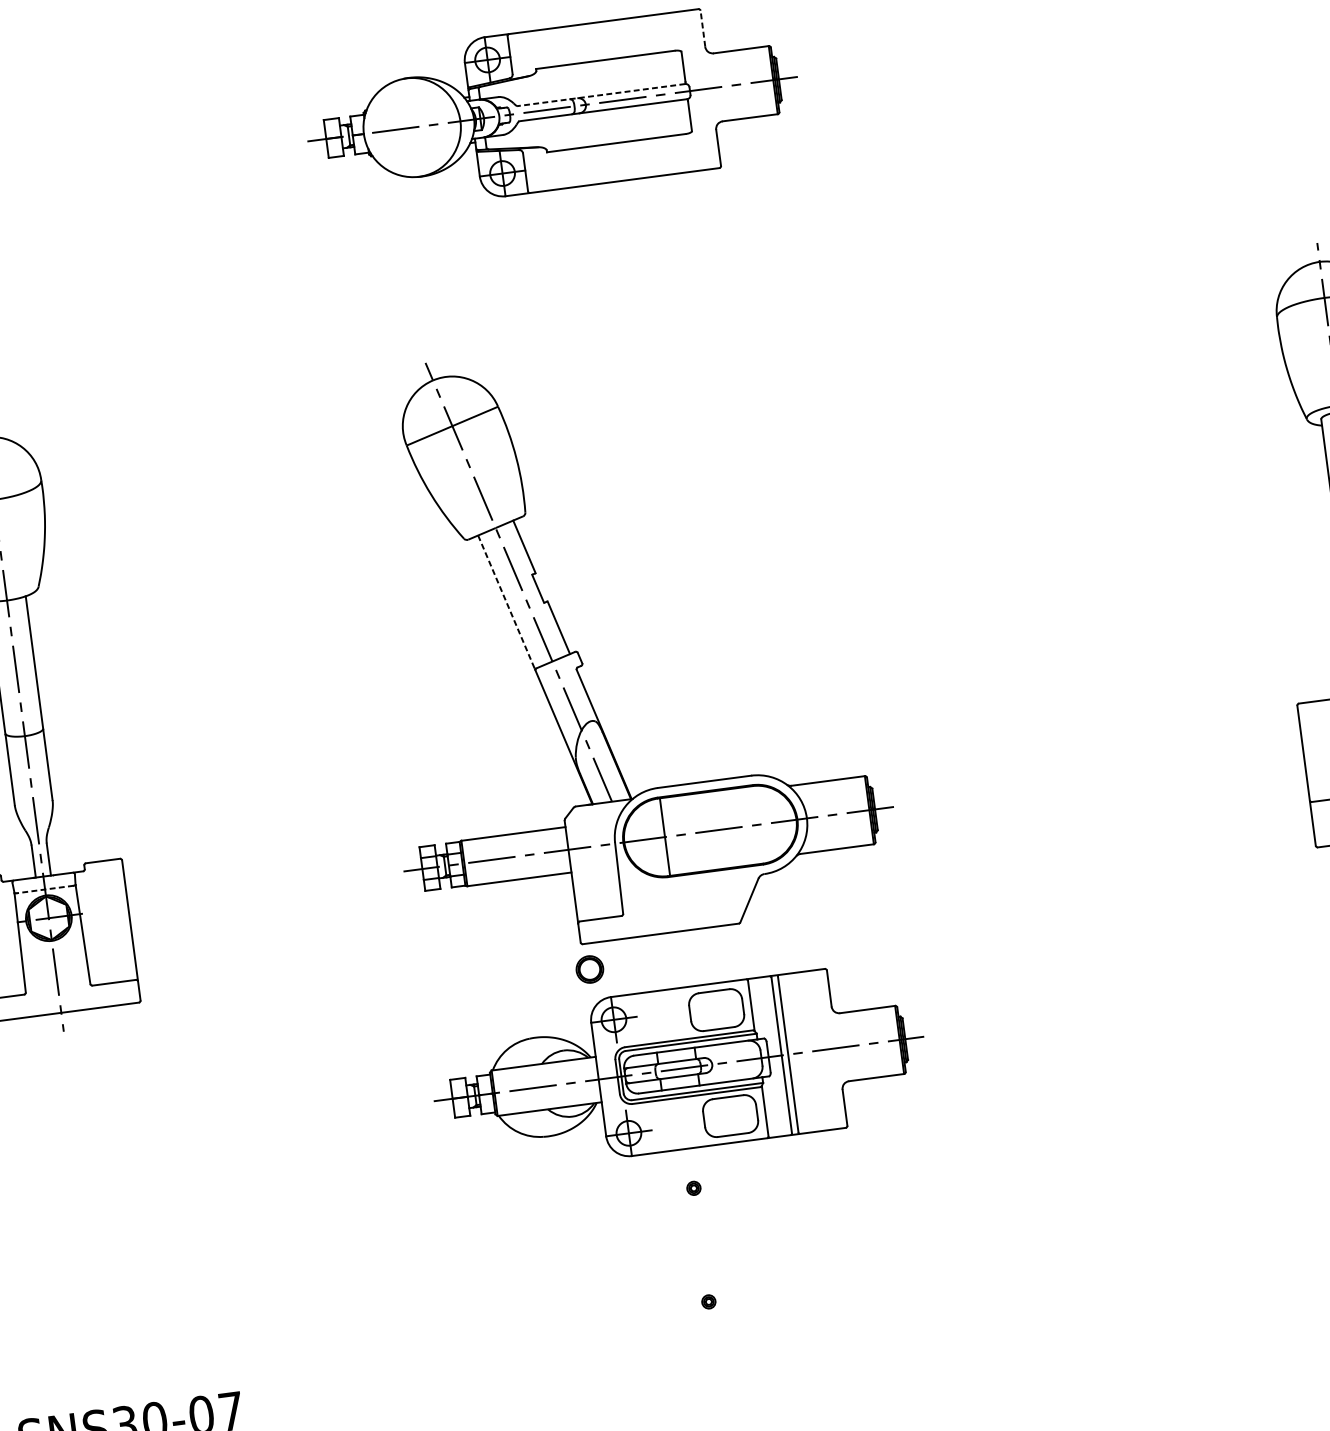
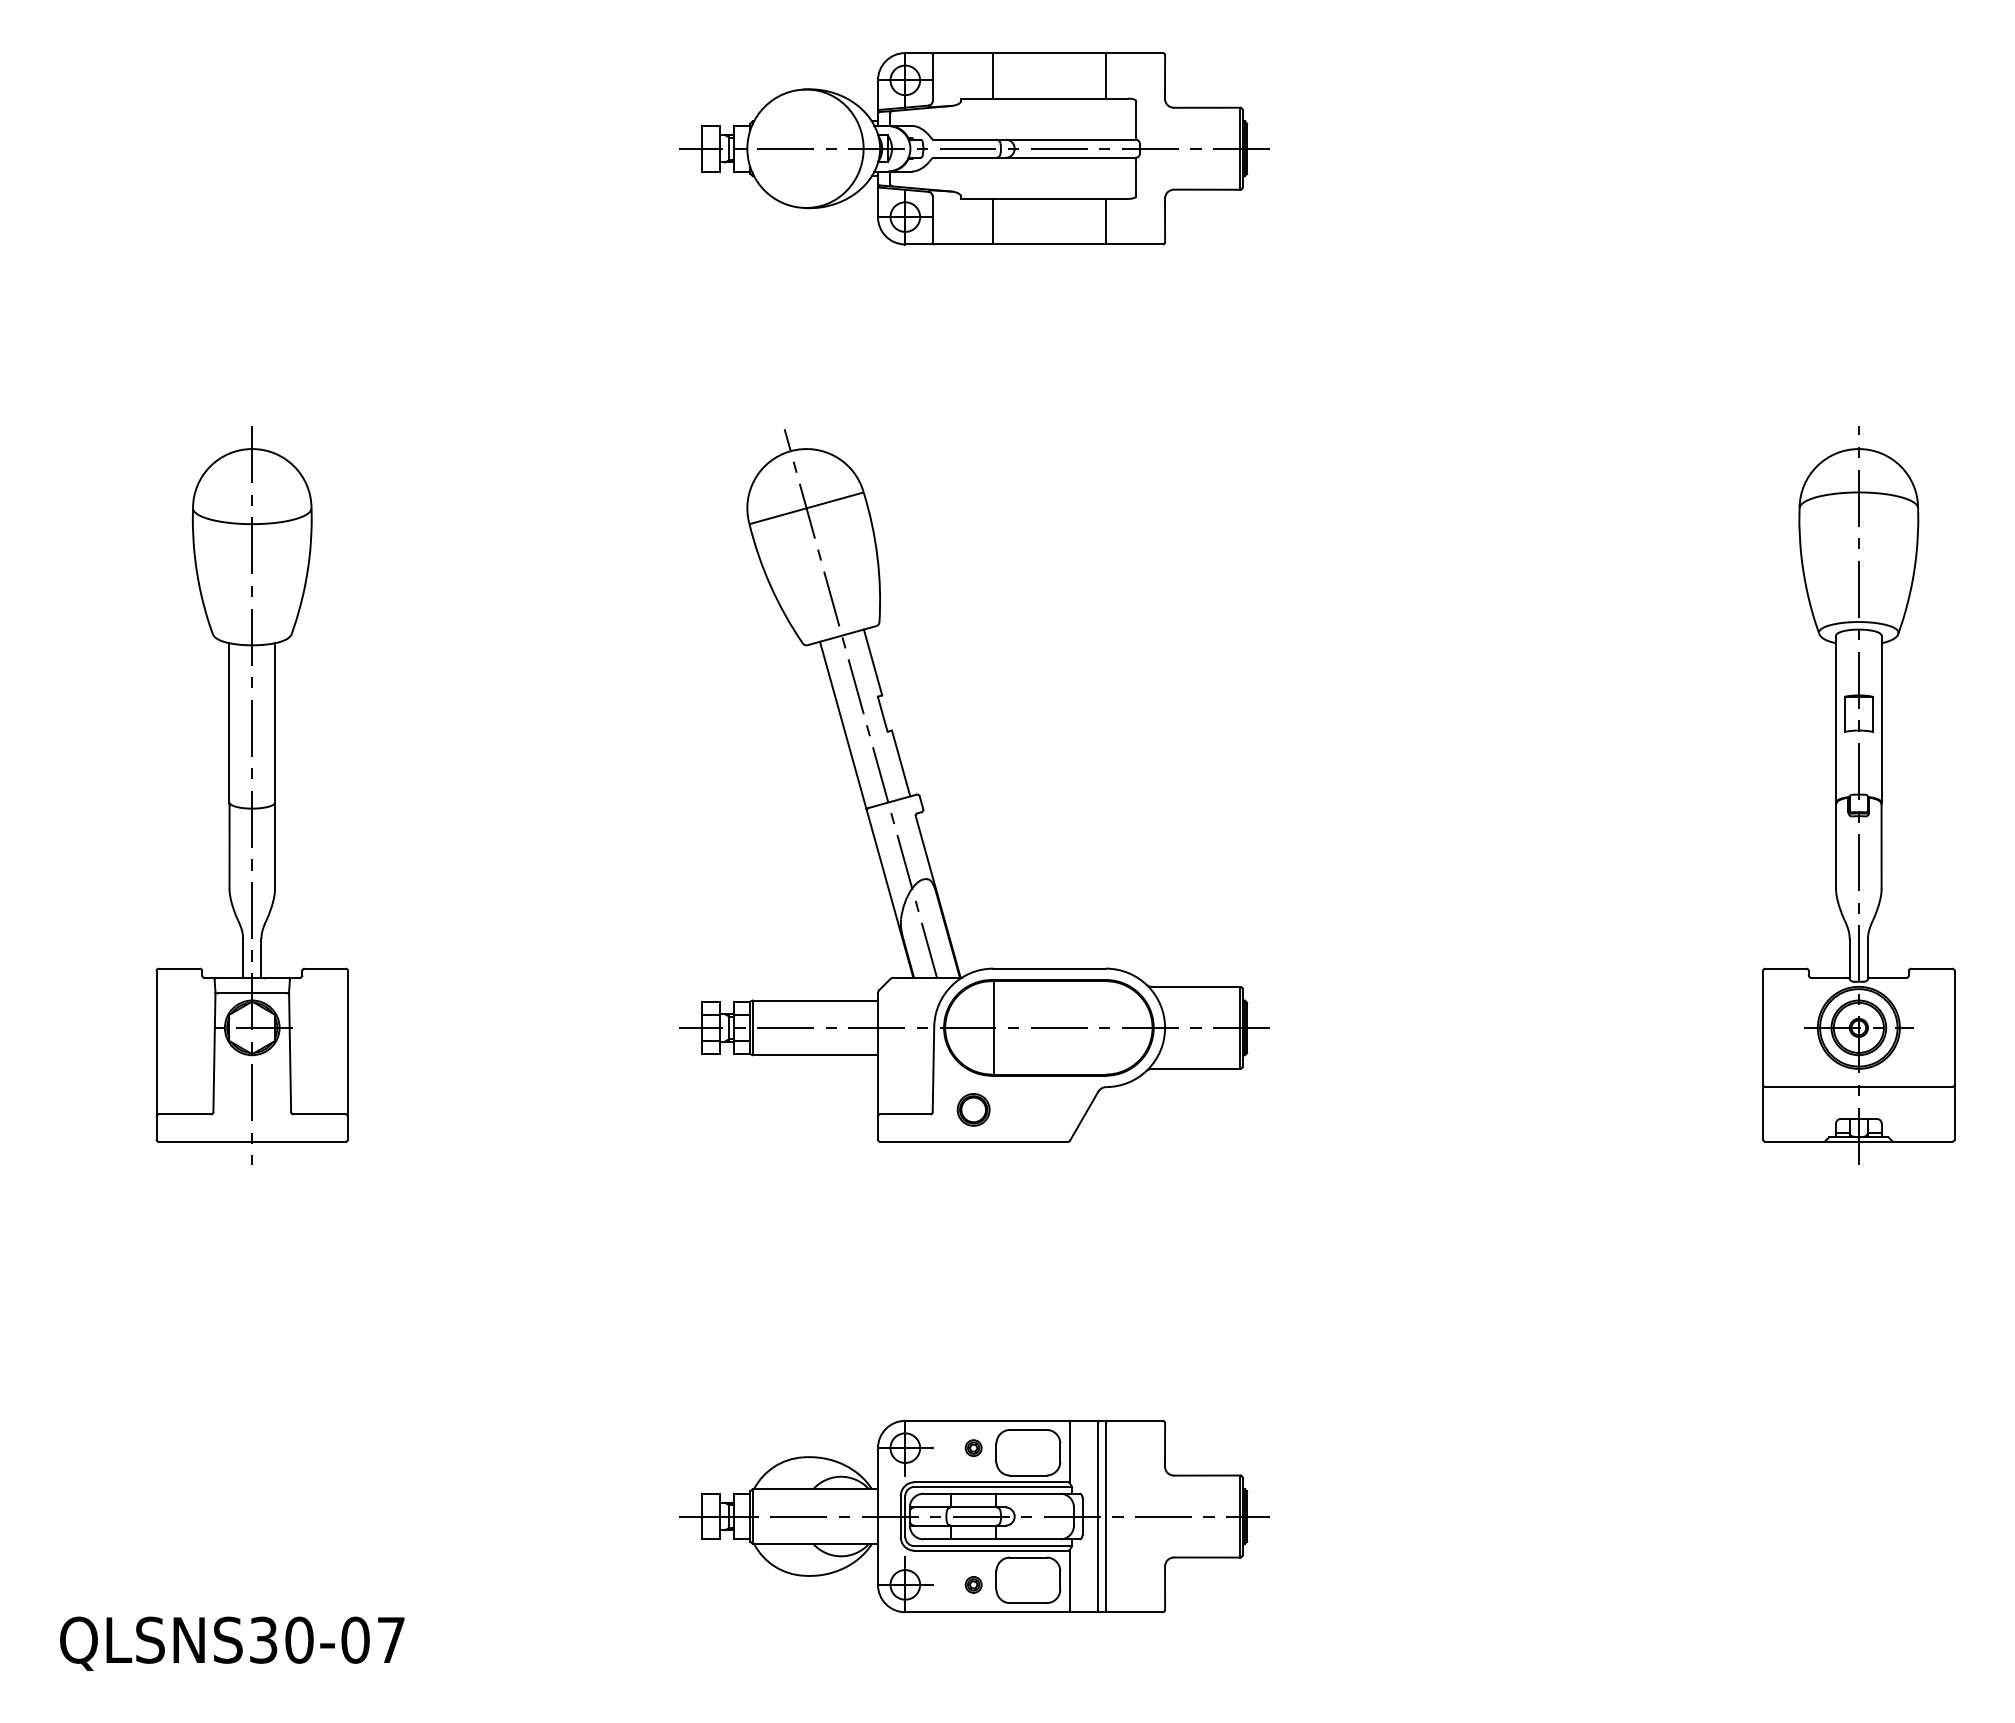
line: (703, 28) -> (1165, 76), dashed -> solid
line: (653, 34) -> (1105, 75), added
line: (560, 46) -> (993, 75), added
line: (600, 95) -> (1033, 139), dashed -> solid
line: (669, 155) -> (1105, 221), added
line: (576, 167) -> (993, 221), added
line: (506, 602) -> (843, 725), dashed -> solid
line: (45, 889) -> (252, 993), dashed -> solid
part: (589, 969) -> (973, 1109), moved
part: (678, 1068) -> (974, 1516), moved

